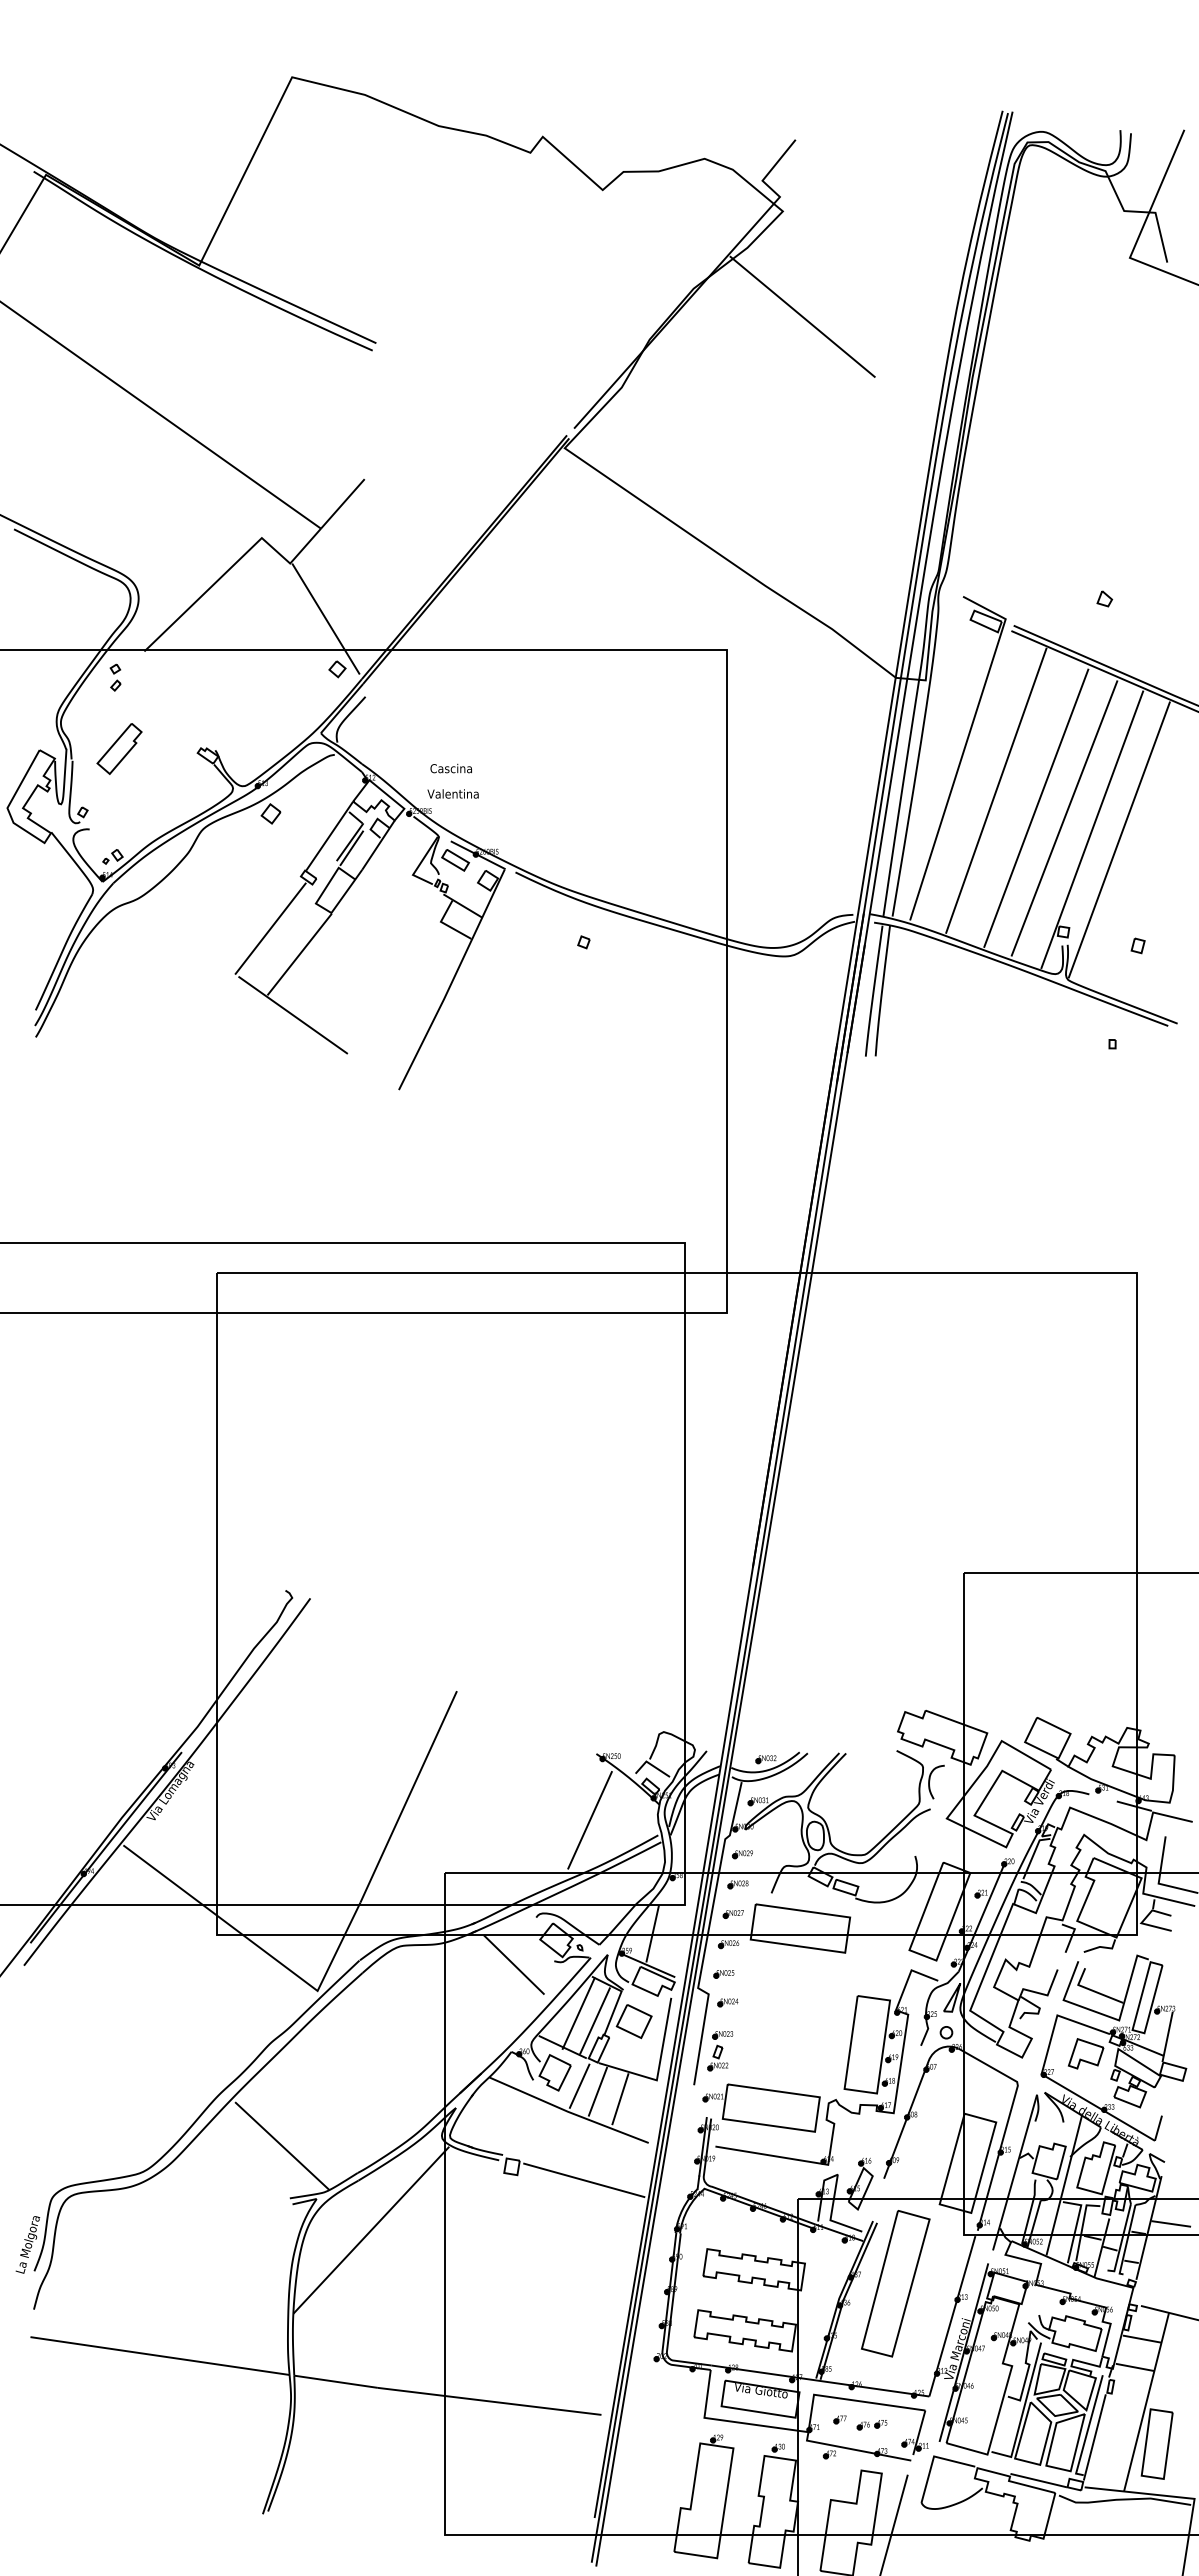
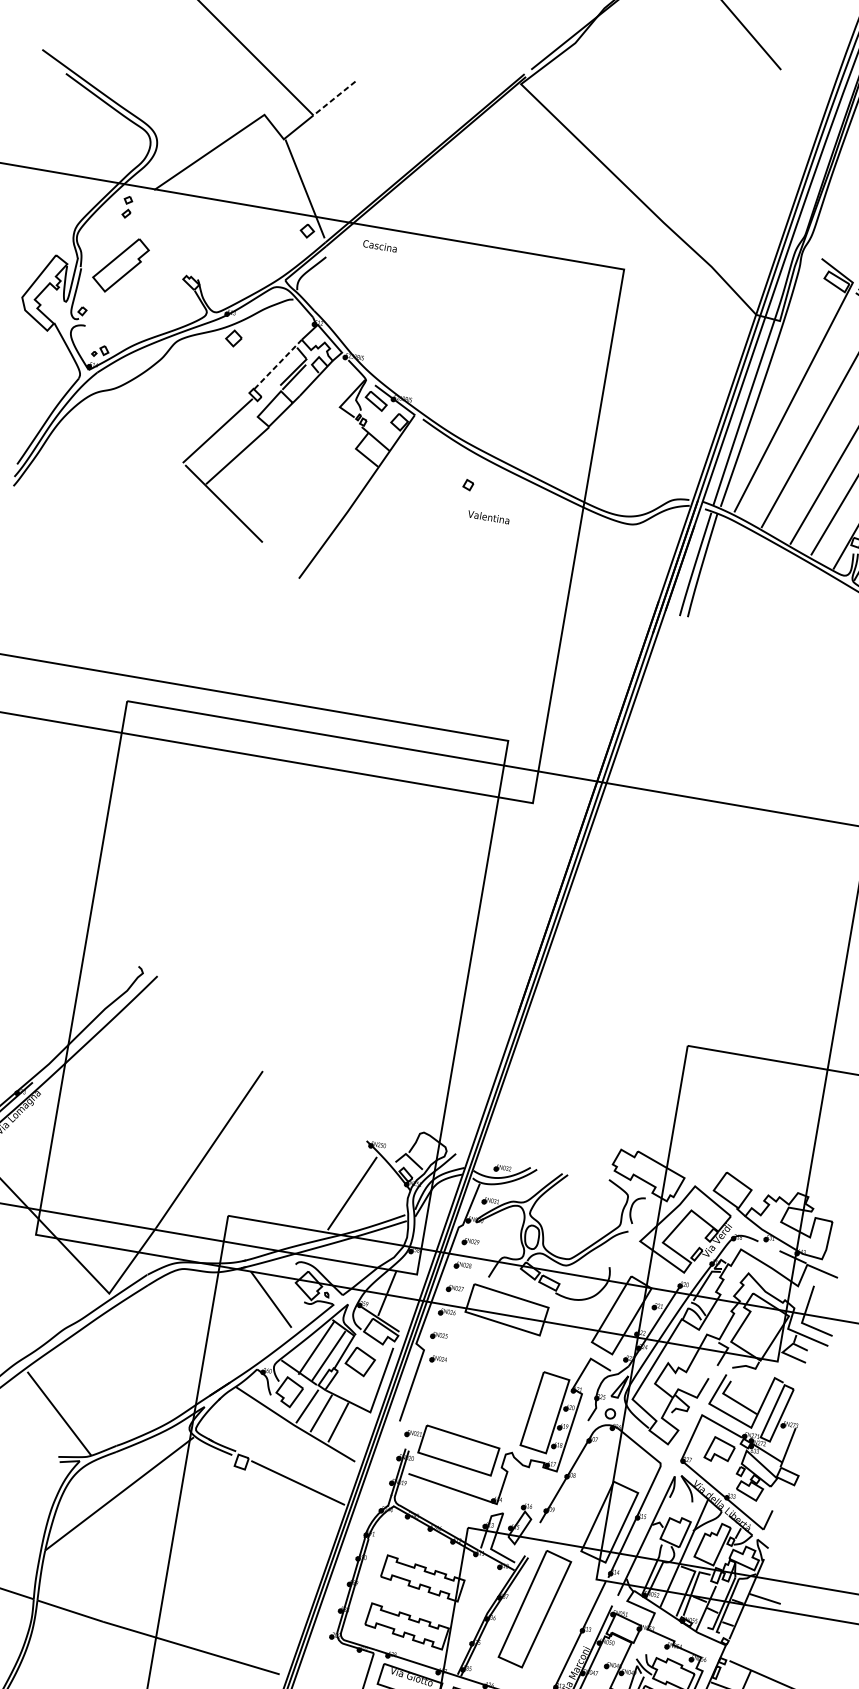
line: (342, 503) -> (334, 98), solid -> dashed
part: (119, 748) -> (120, 264), size x1.4
text: (450, 768) -> (379, 246), moved
text: (452, 793) -> (488, 516), moved
line: (329, 836) -> (277, 364), solid -> dashed
part: (720, 2051) -> (425, 1397), removed

